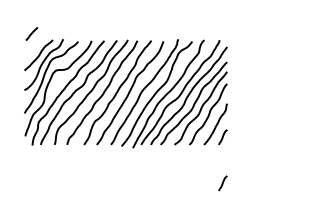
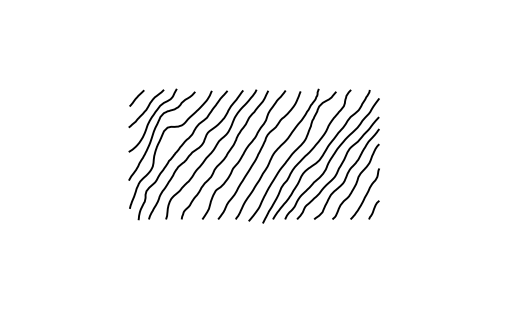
line: (31, 33) -> (136, 97), moved
line: (222, 182) -> (373, 266), removed

